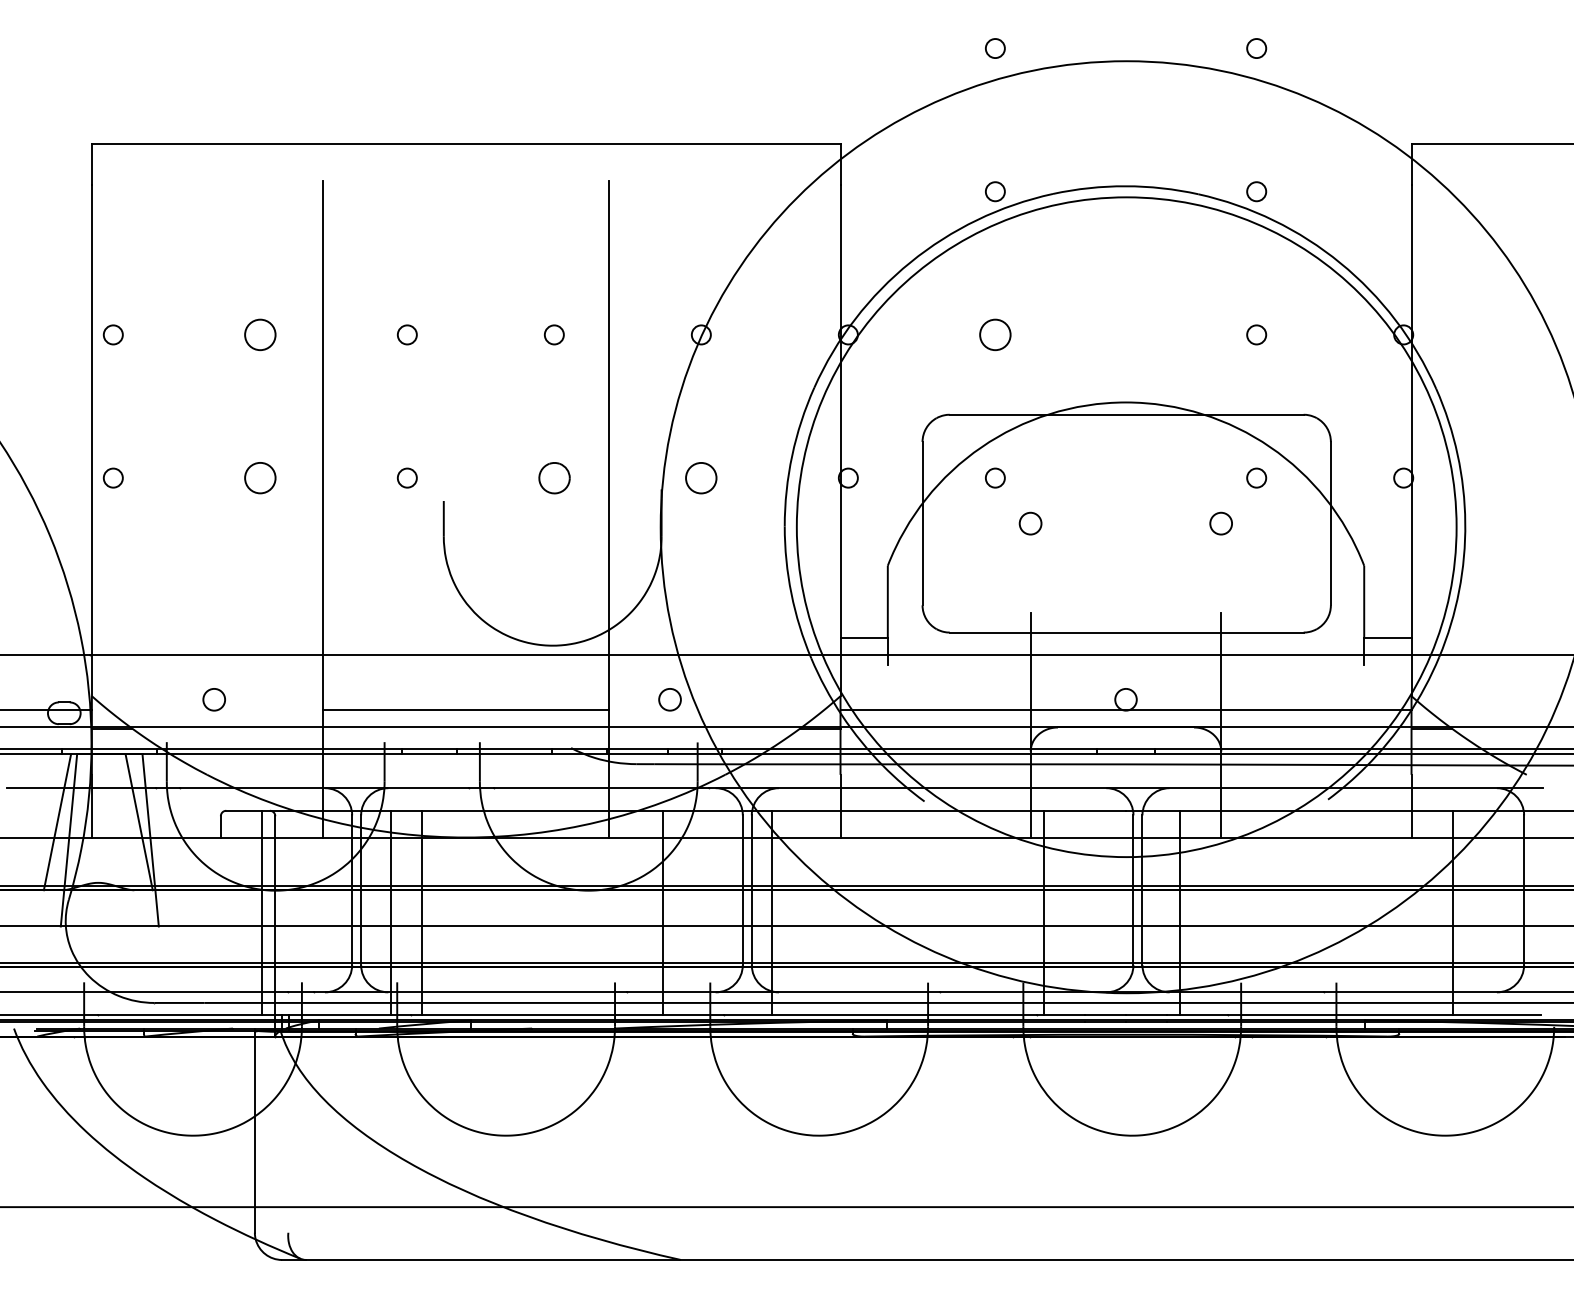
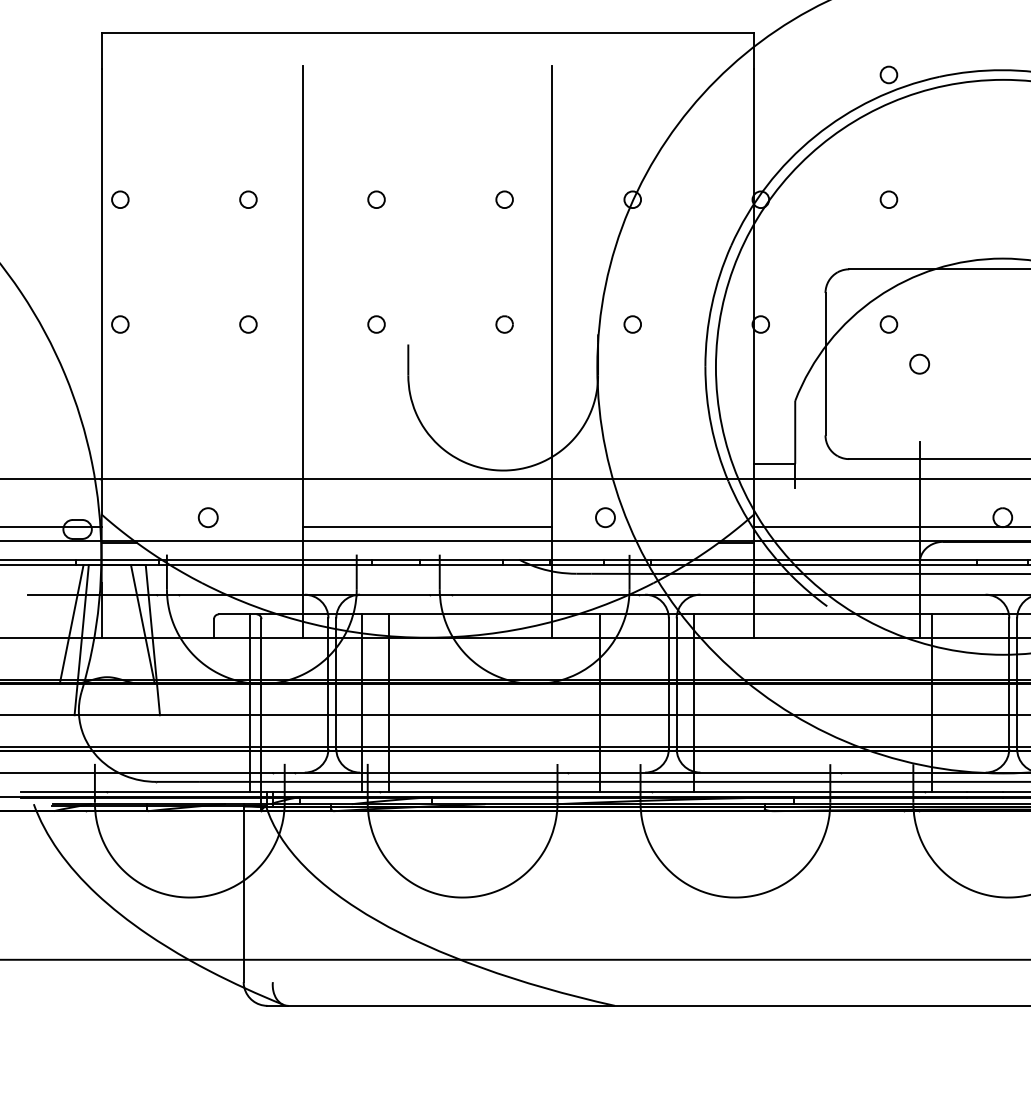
circle: (259, 334) -> (247, 199), size x0.62
circle: (994, 334) -> (888, 199), size x0.62
circle: (259, 477) -> (247, 323), size x0.62
part: (553, 477) -> (503, 323), size x0.62
circle: (701, 477) -> (632, 323), size x0.62

